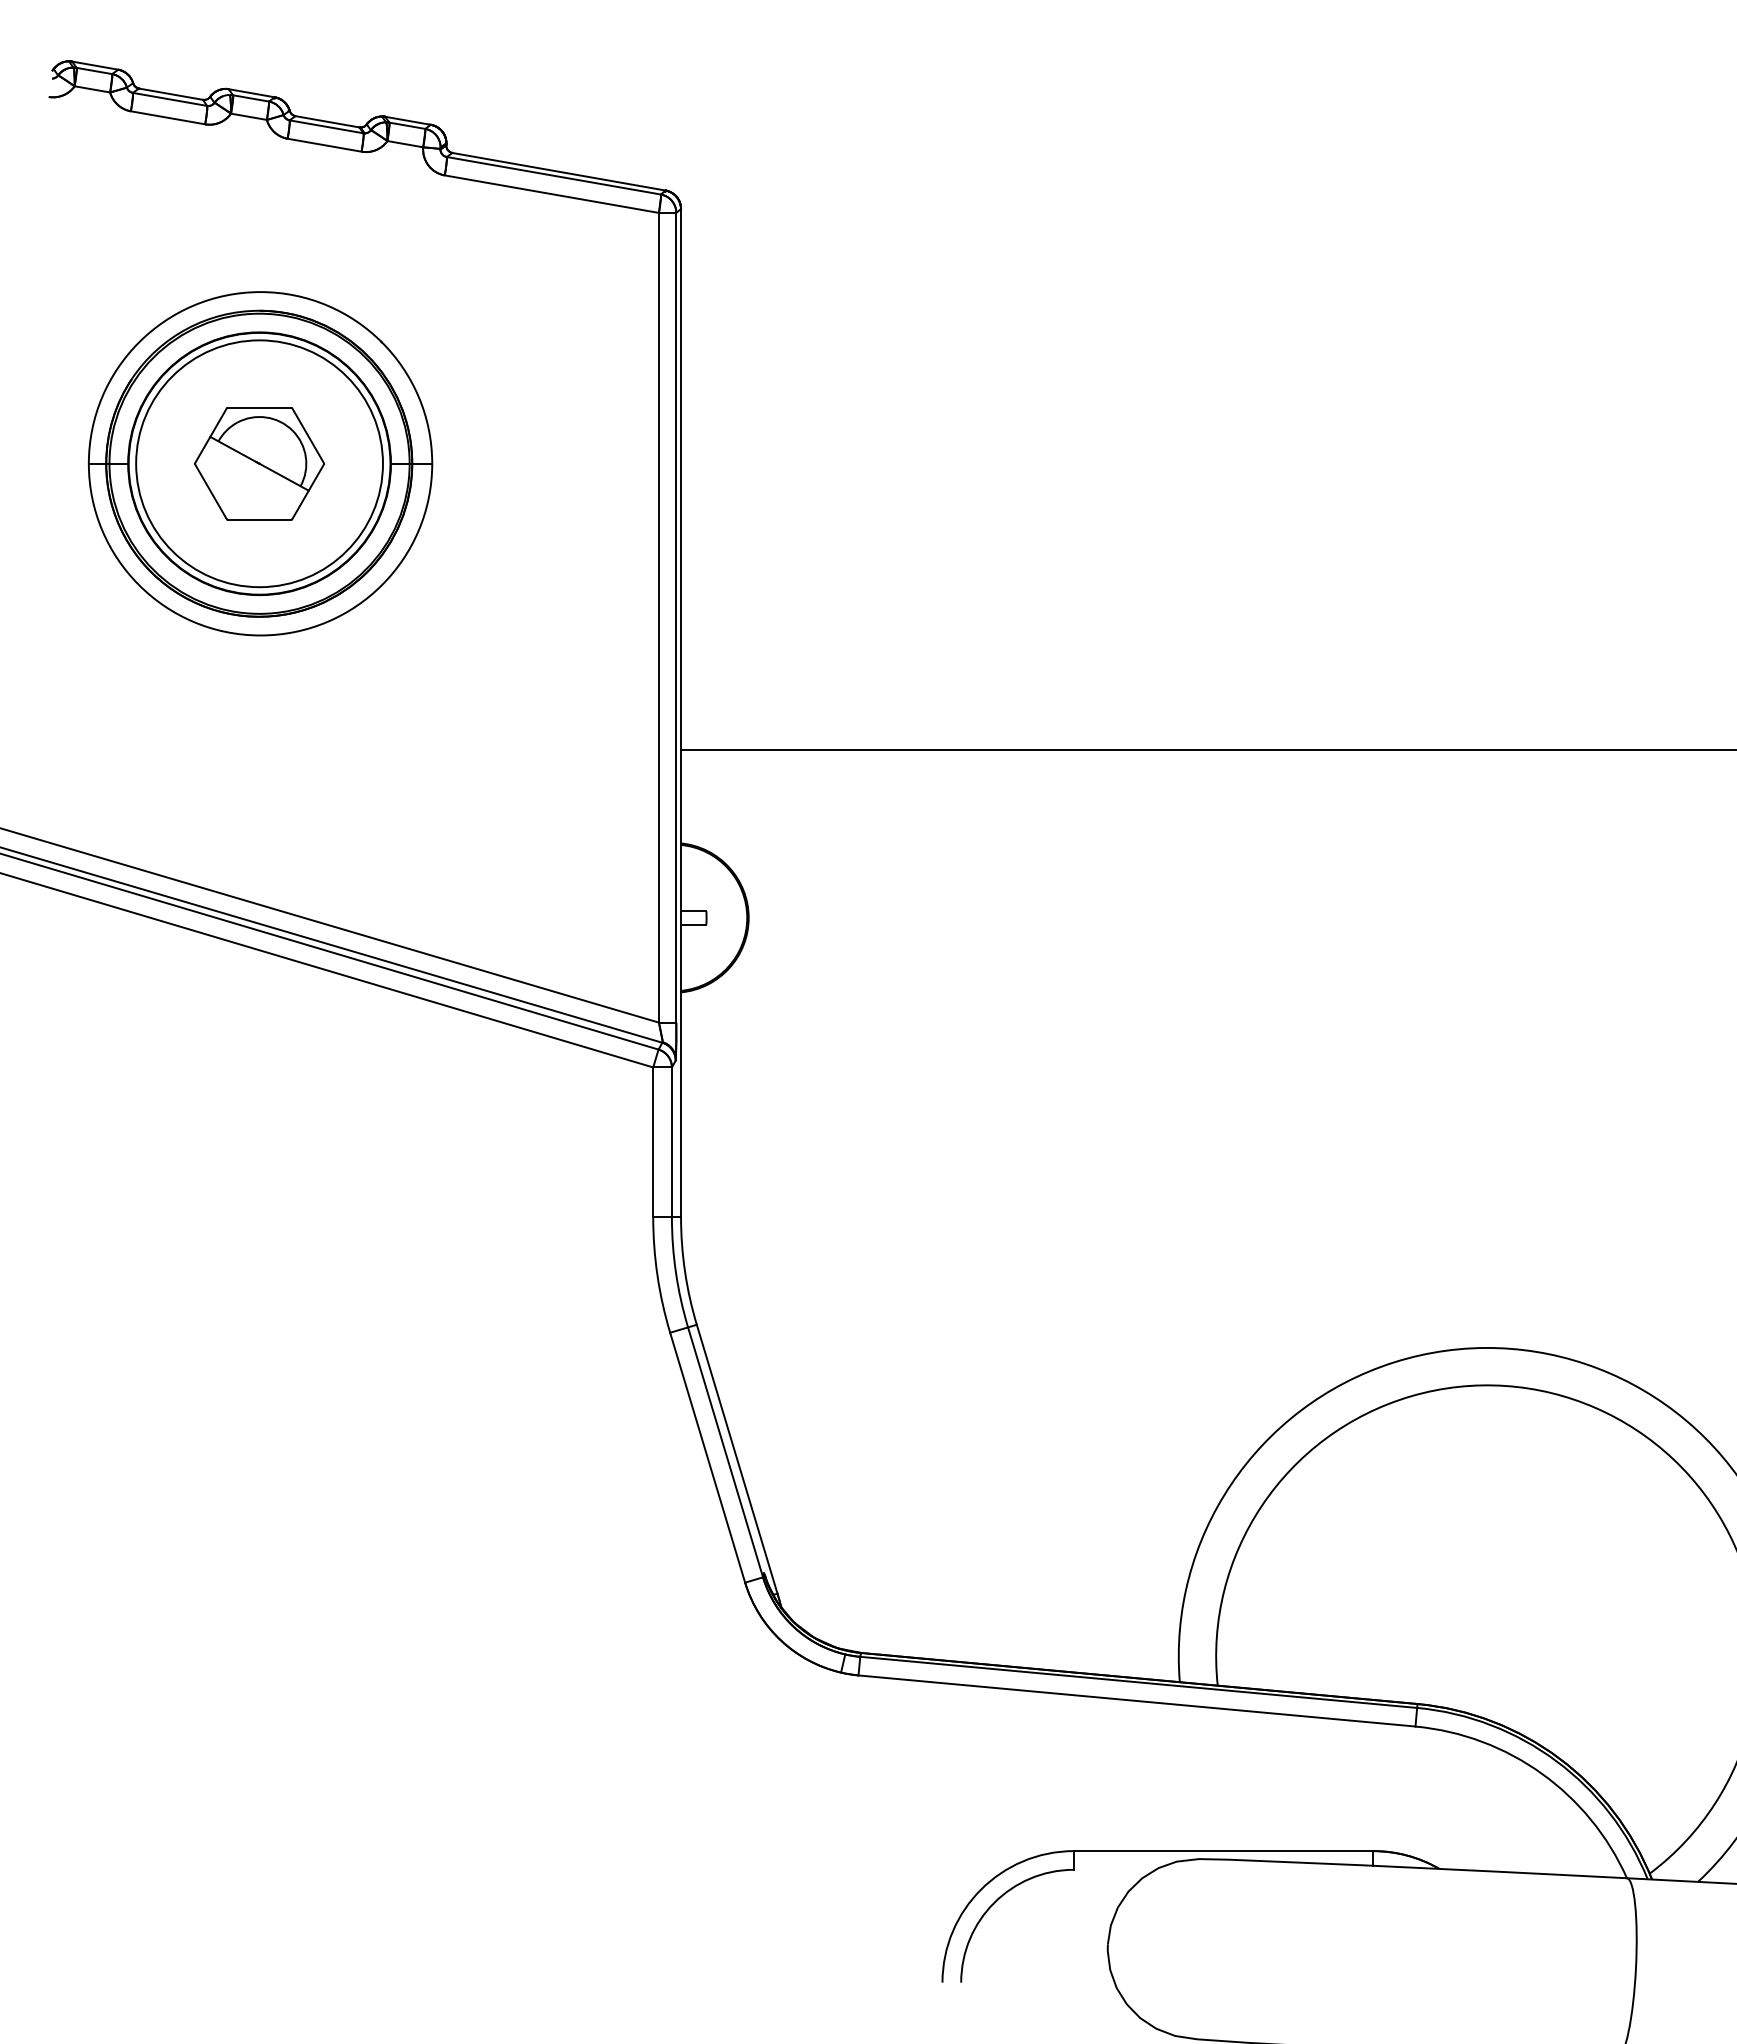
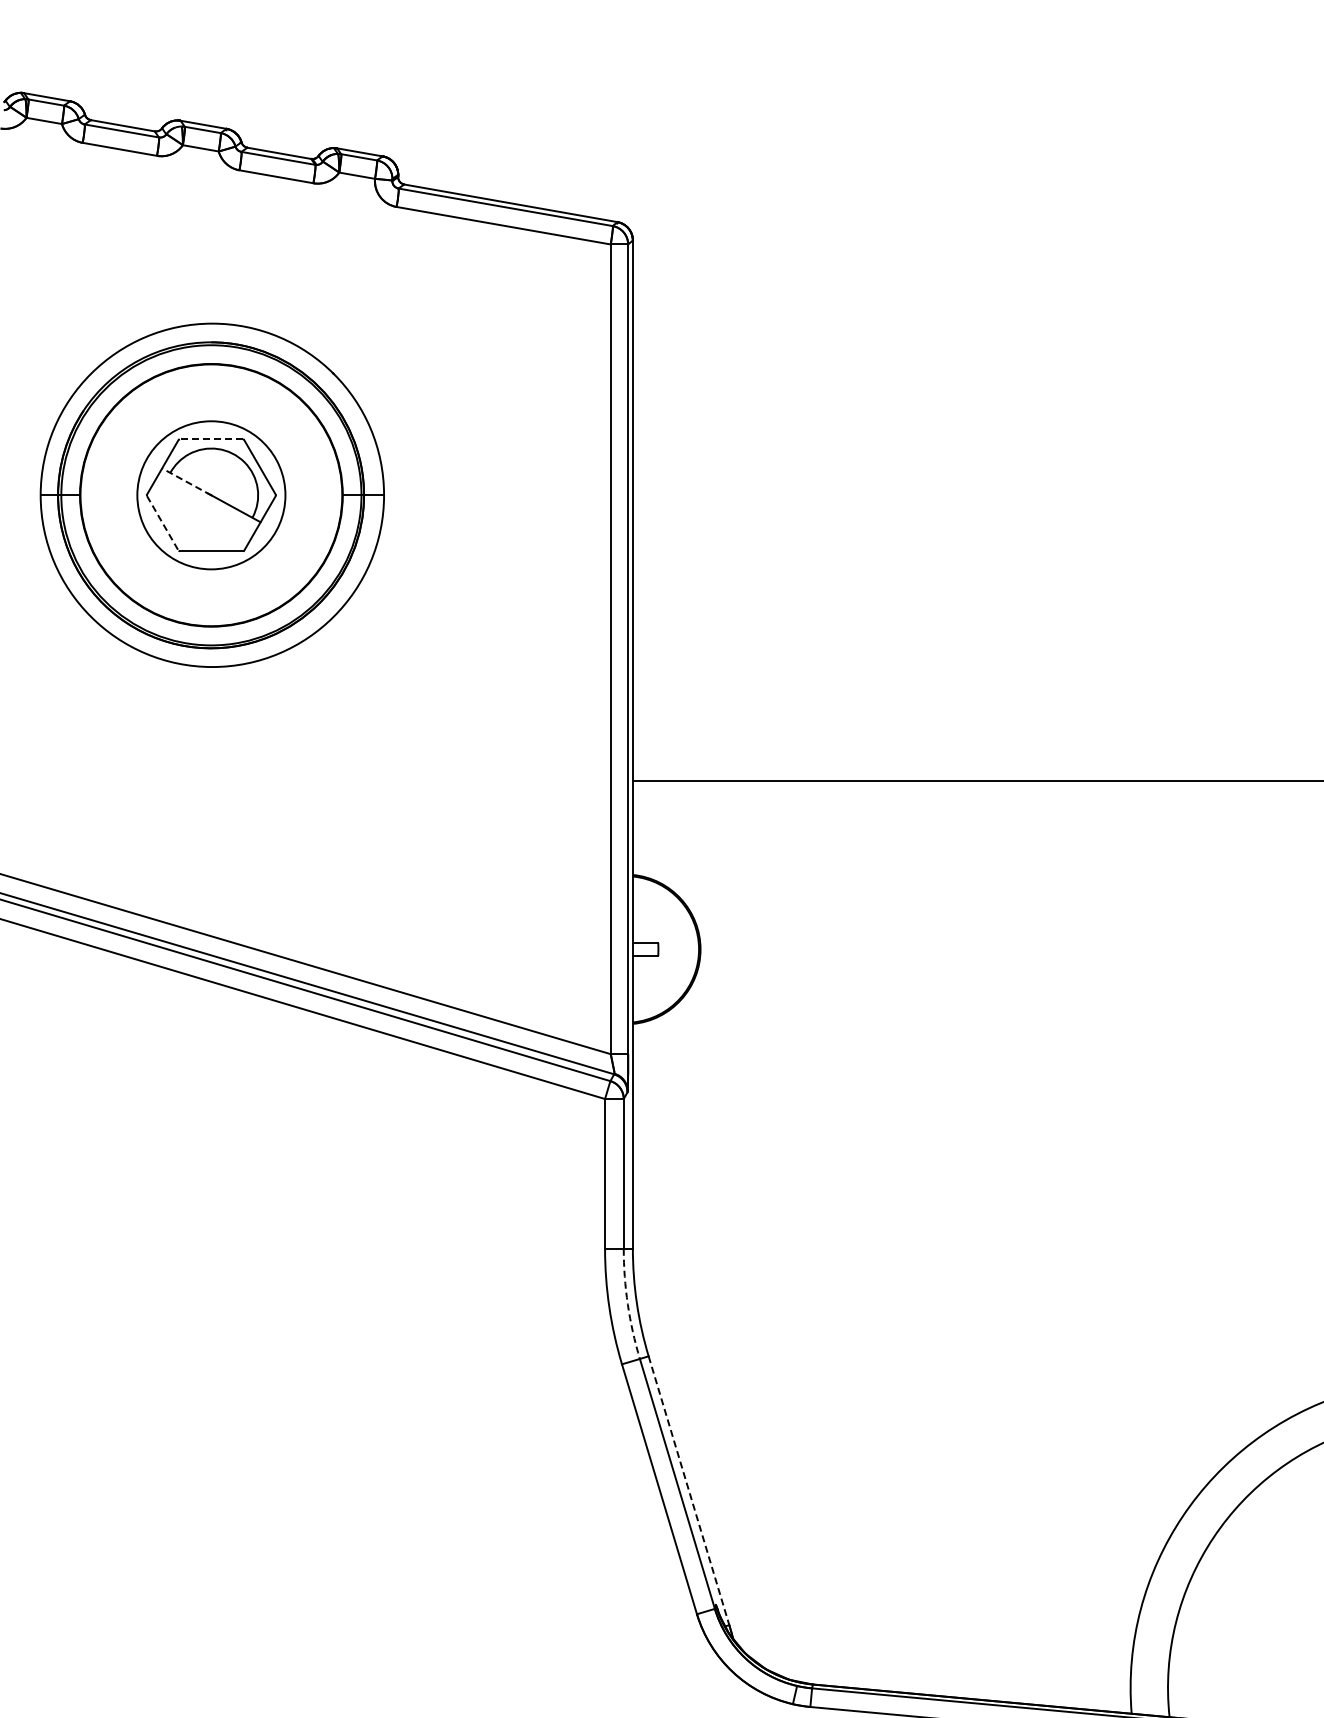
line: (259, 407) -> (211, 439), solid -> dashed
line: (234, 450) -> (186, 482), solid -> dashed
circle: (259, 463) -> (211, 495), size x0.6
line: (210, 491) -> (162, 523), solid -> dashed
arc: (675, 1272) -> (627, 1304), solid -> dashed
line: (737, 1459) -> (689, 1491), solid -> dashed

